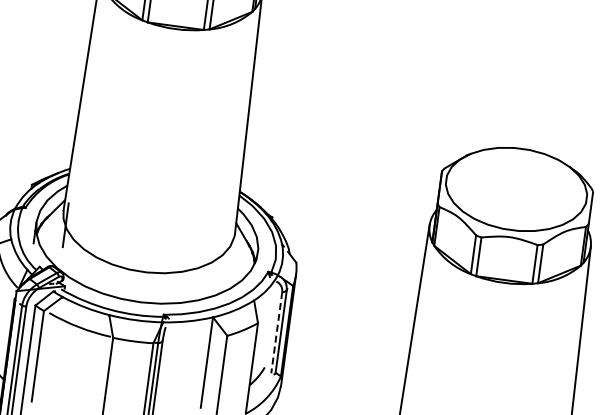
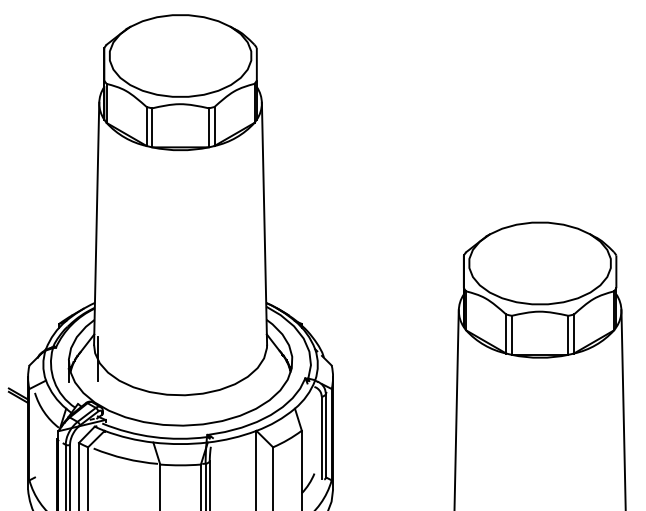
line: (276, 332) -> (321, 437), dashed -> solid

